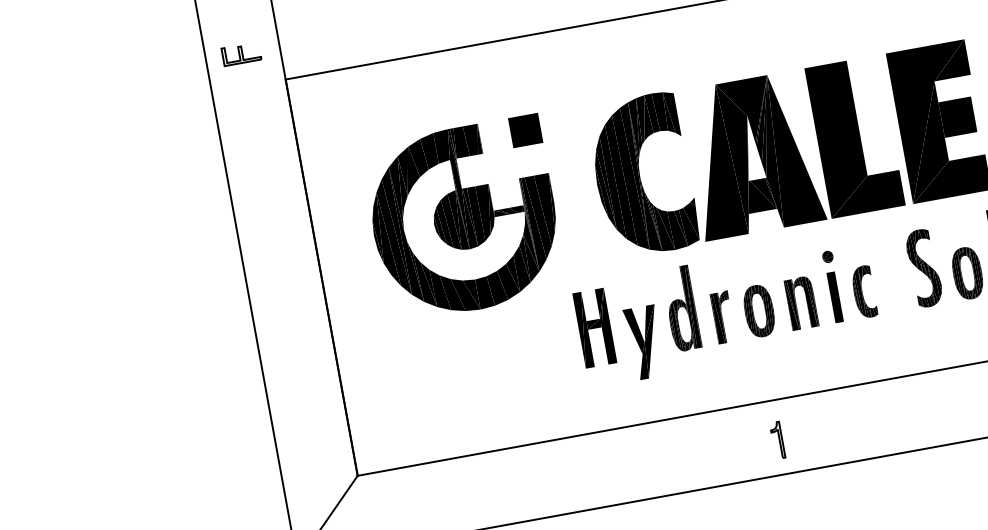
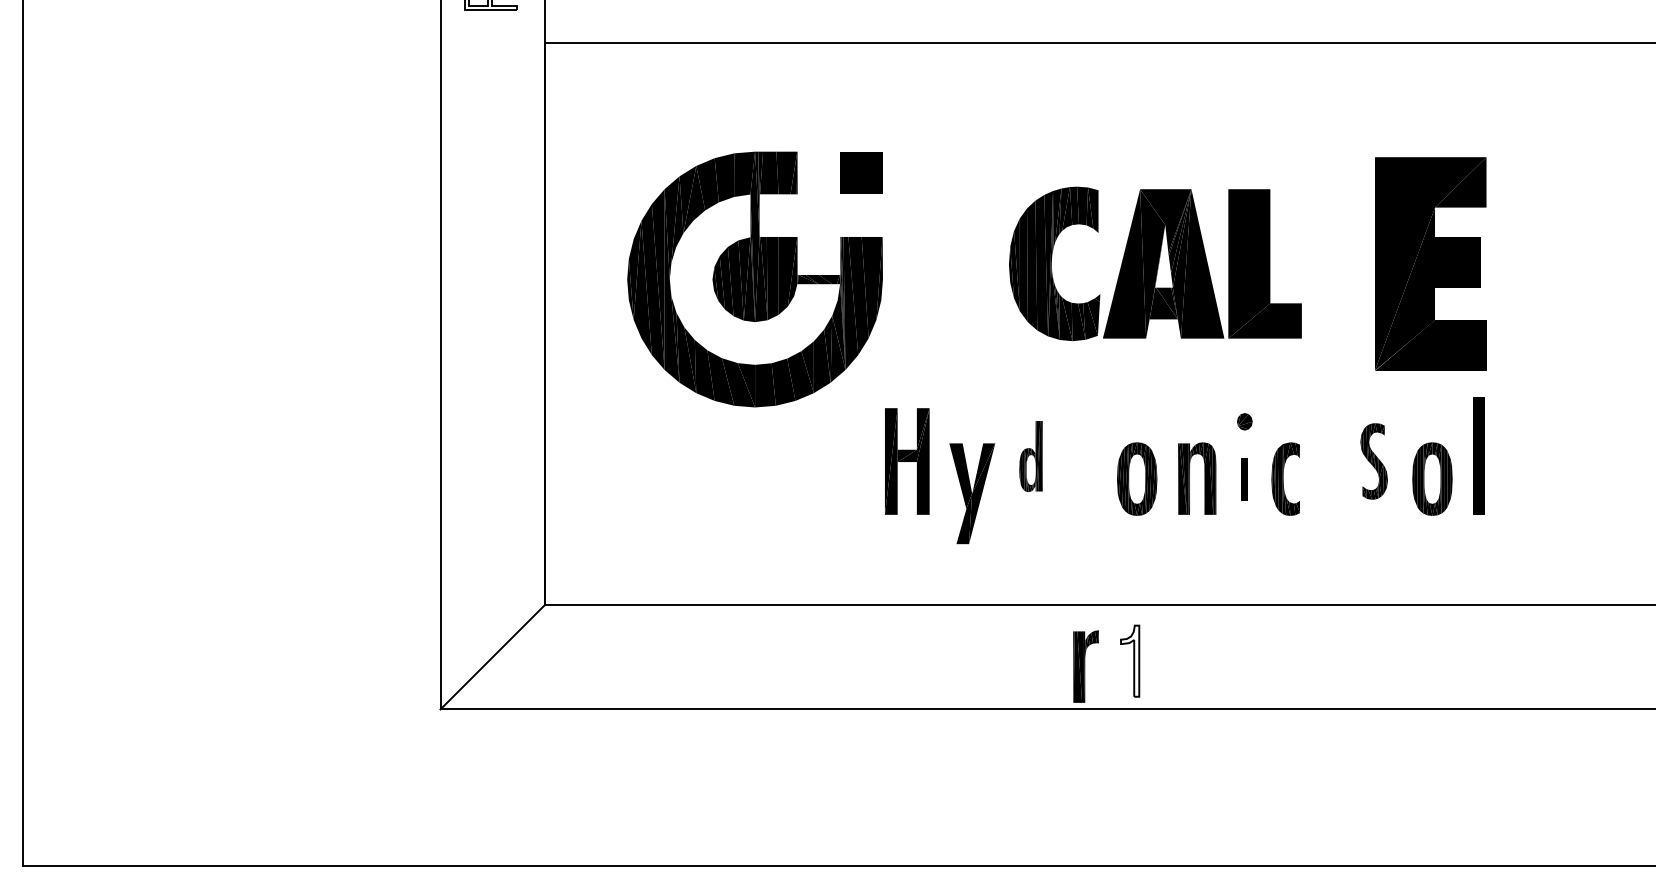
part: (744, 156) -> (1155, 263), size x0.7
part: (923, 268) -> (1373, 461), size x0.7
part: (834, 296) -> (1244, 478), size x0.6
part: (681, 308) -> (1030, 456), size x0.6
part: (722, 317) -> (1085, 666), moved
part: (777, 440) -> (1129, 660), size x1.4

